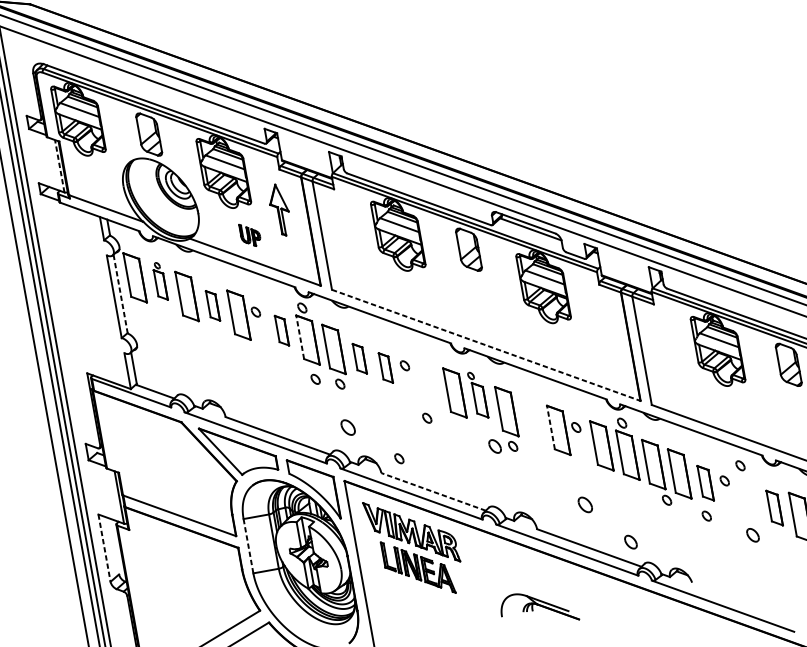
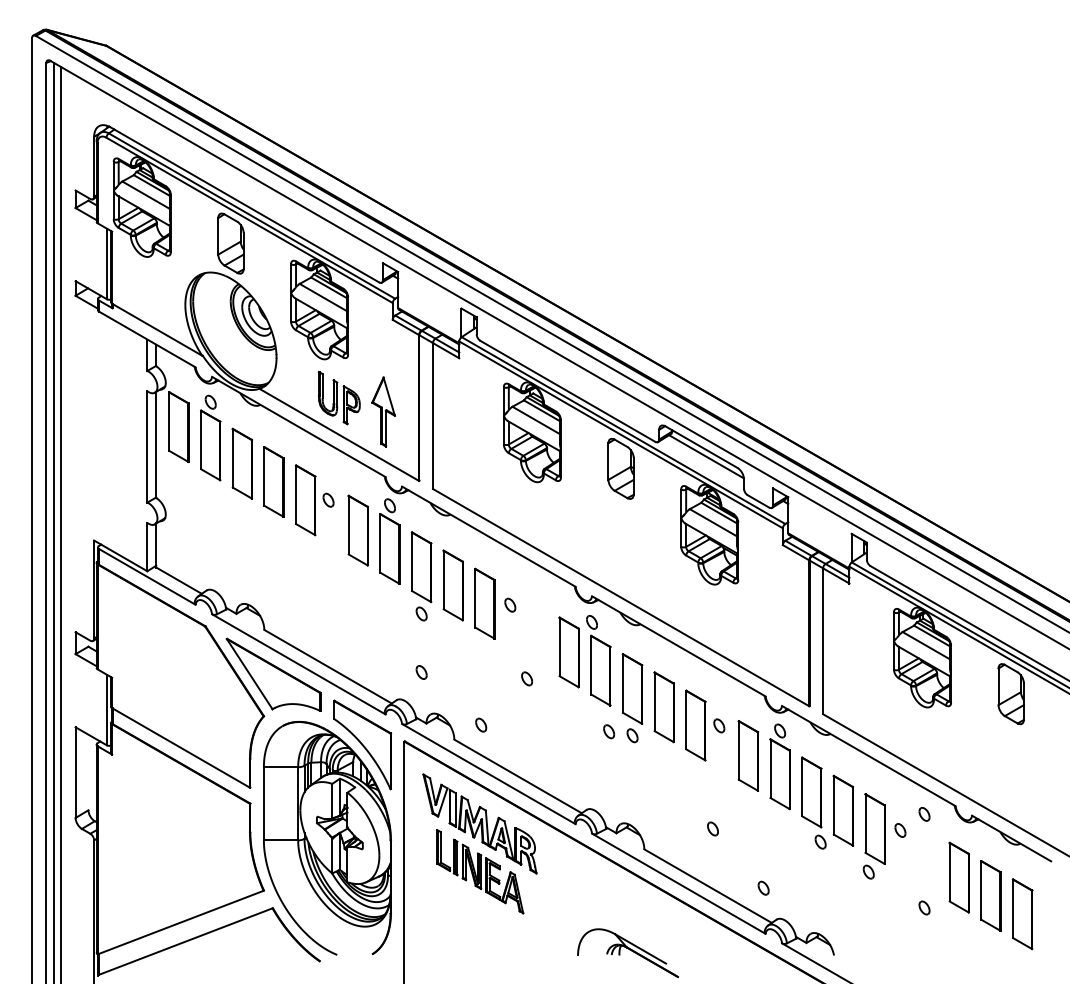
line: (59, 166) -> (106, 263), dashed -> solid
part: (279, 209) -> (383, 411), moved
part: (250, 235) -> (339, 398), size x1.67
part: (159, 281) -> (210, 437), size x1.67
line: (120, 293) -> (156, 444), dashed -> solid
part: (212, 305) -> (273, 481), size x1.67
part: (281, 330) -> (357, 530), size x1.67
line: (300, 337) -> (380, 543), dashed -> solid
line: (486, 345) -> (621, 597), dashed -> solid
part: (359, 358) -> (452, 585), size x1.67
part: (385, 367) -> (484, 603), size x1.67
part: (315, 379) -> (390, 601), removed
part: (477, 395) -> (598, 660), size x1.43
part: (532, 421) -> (663, 707), added
part: (347, 427) -> (421, 672), size x0.62
line: (551, 427) -> (686, 719), dashed -> solid
part: (495, 446) -> (609, 731), size x0.71
part: (705, 482) -> (874, 828), size x1.43
line: (433, 491) -> (518, 776), dashed -> solid
part: (584, 504) -> (712, 828), size x0.62
part: (774, 508) -> (958, 877), size x1.43
part: (752, 534) -> (924, 907), size x0.71
part: (630, 541) -> (763, 887), size x0.71
line: (248, 546) -> (263, 803), dashed -> solid
line: (104, 548) -> (75, 773), dashed -> solid

